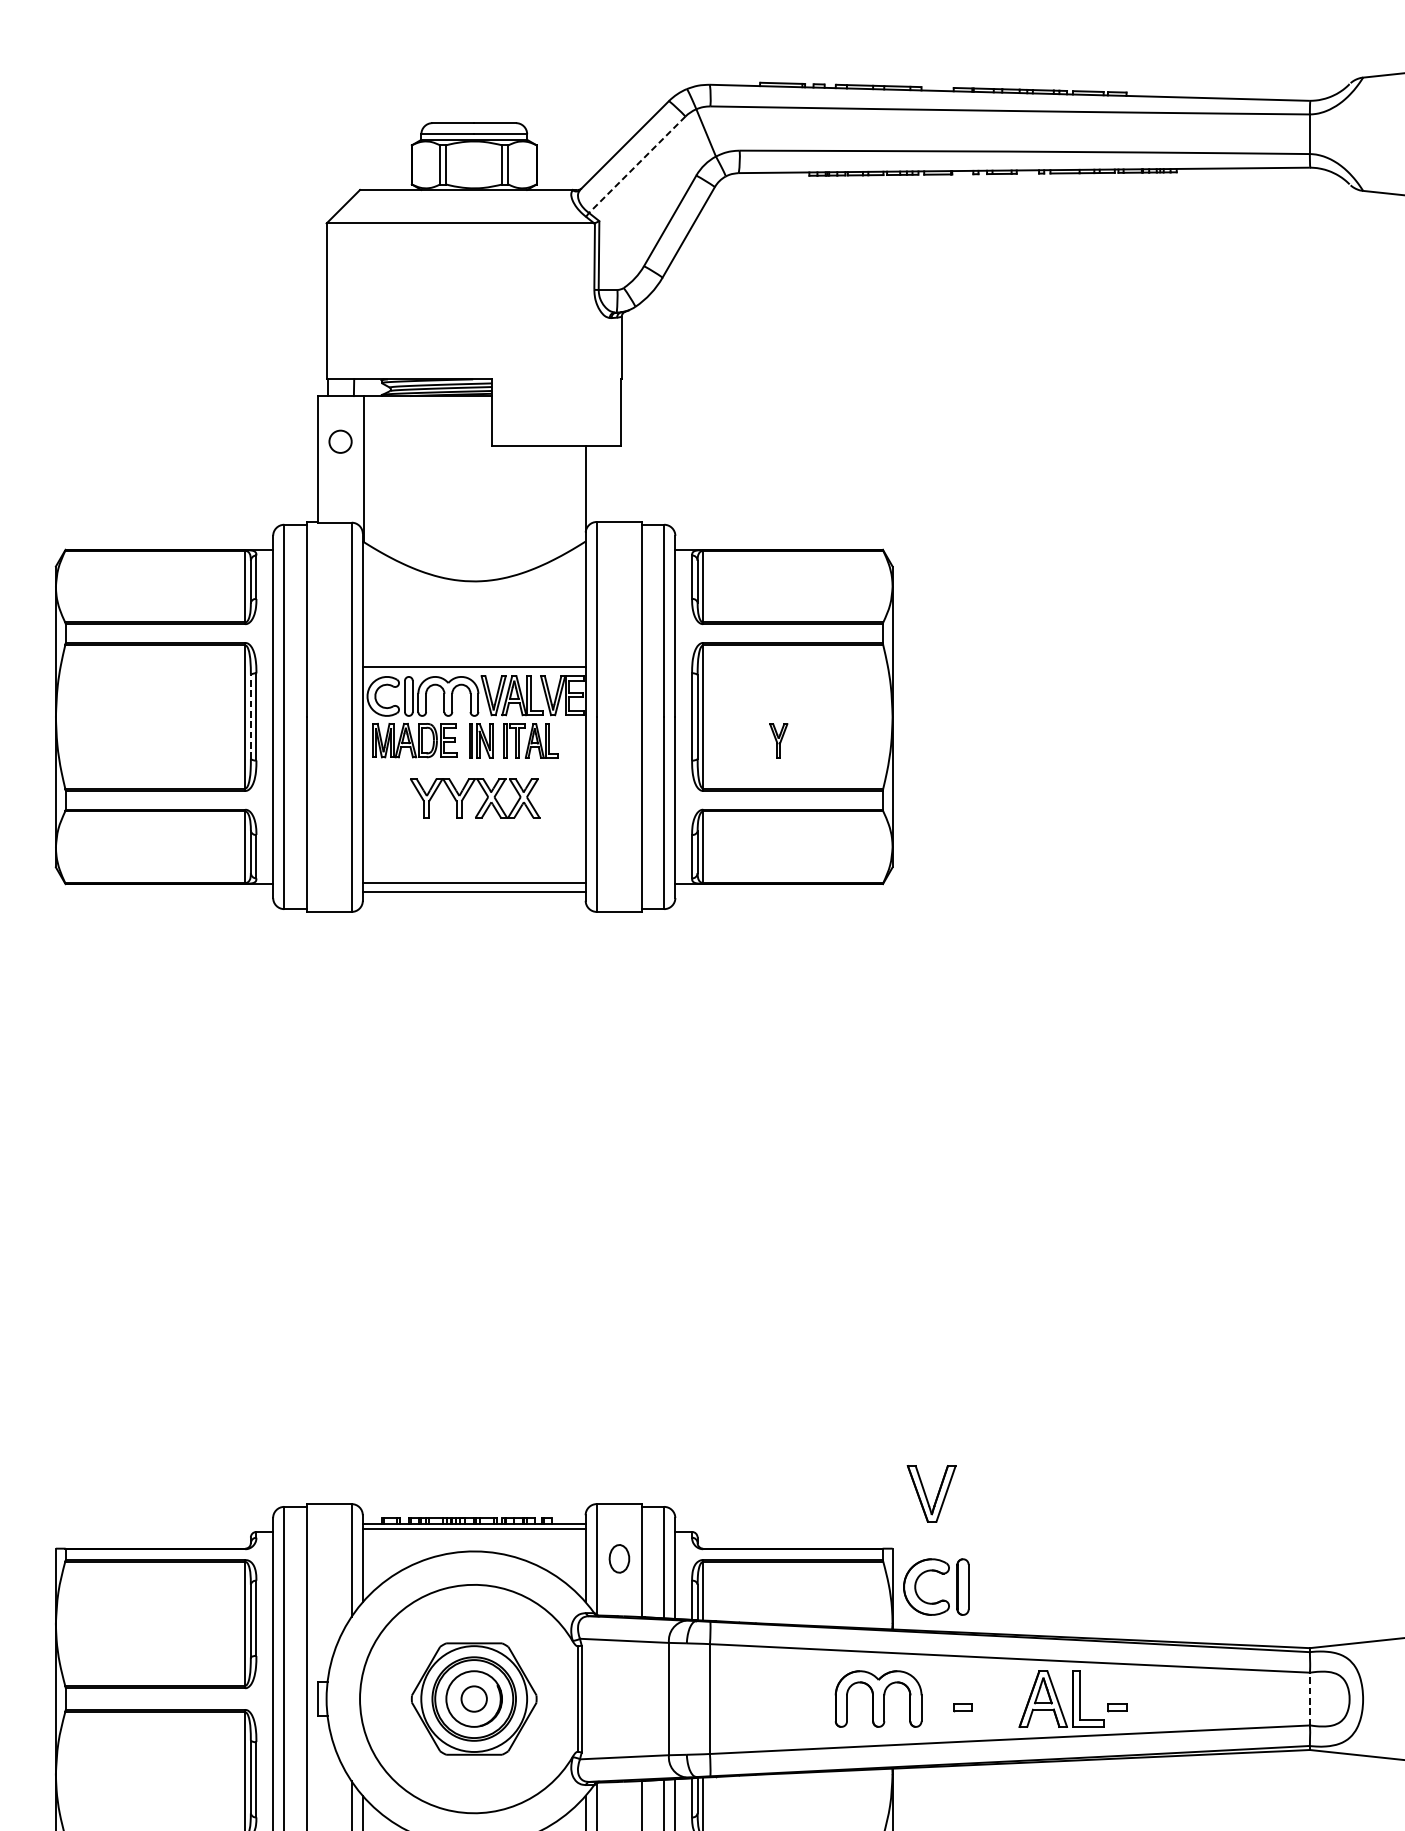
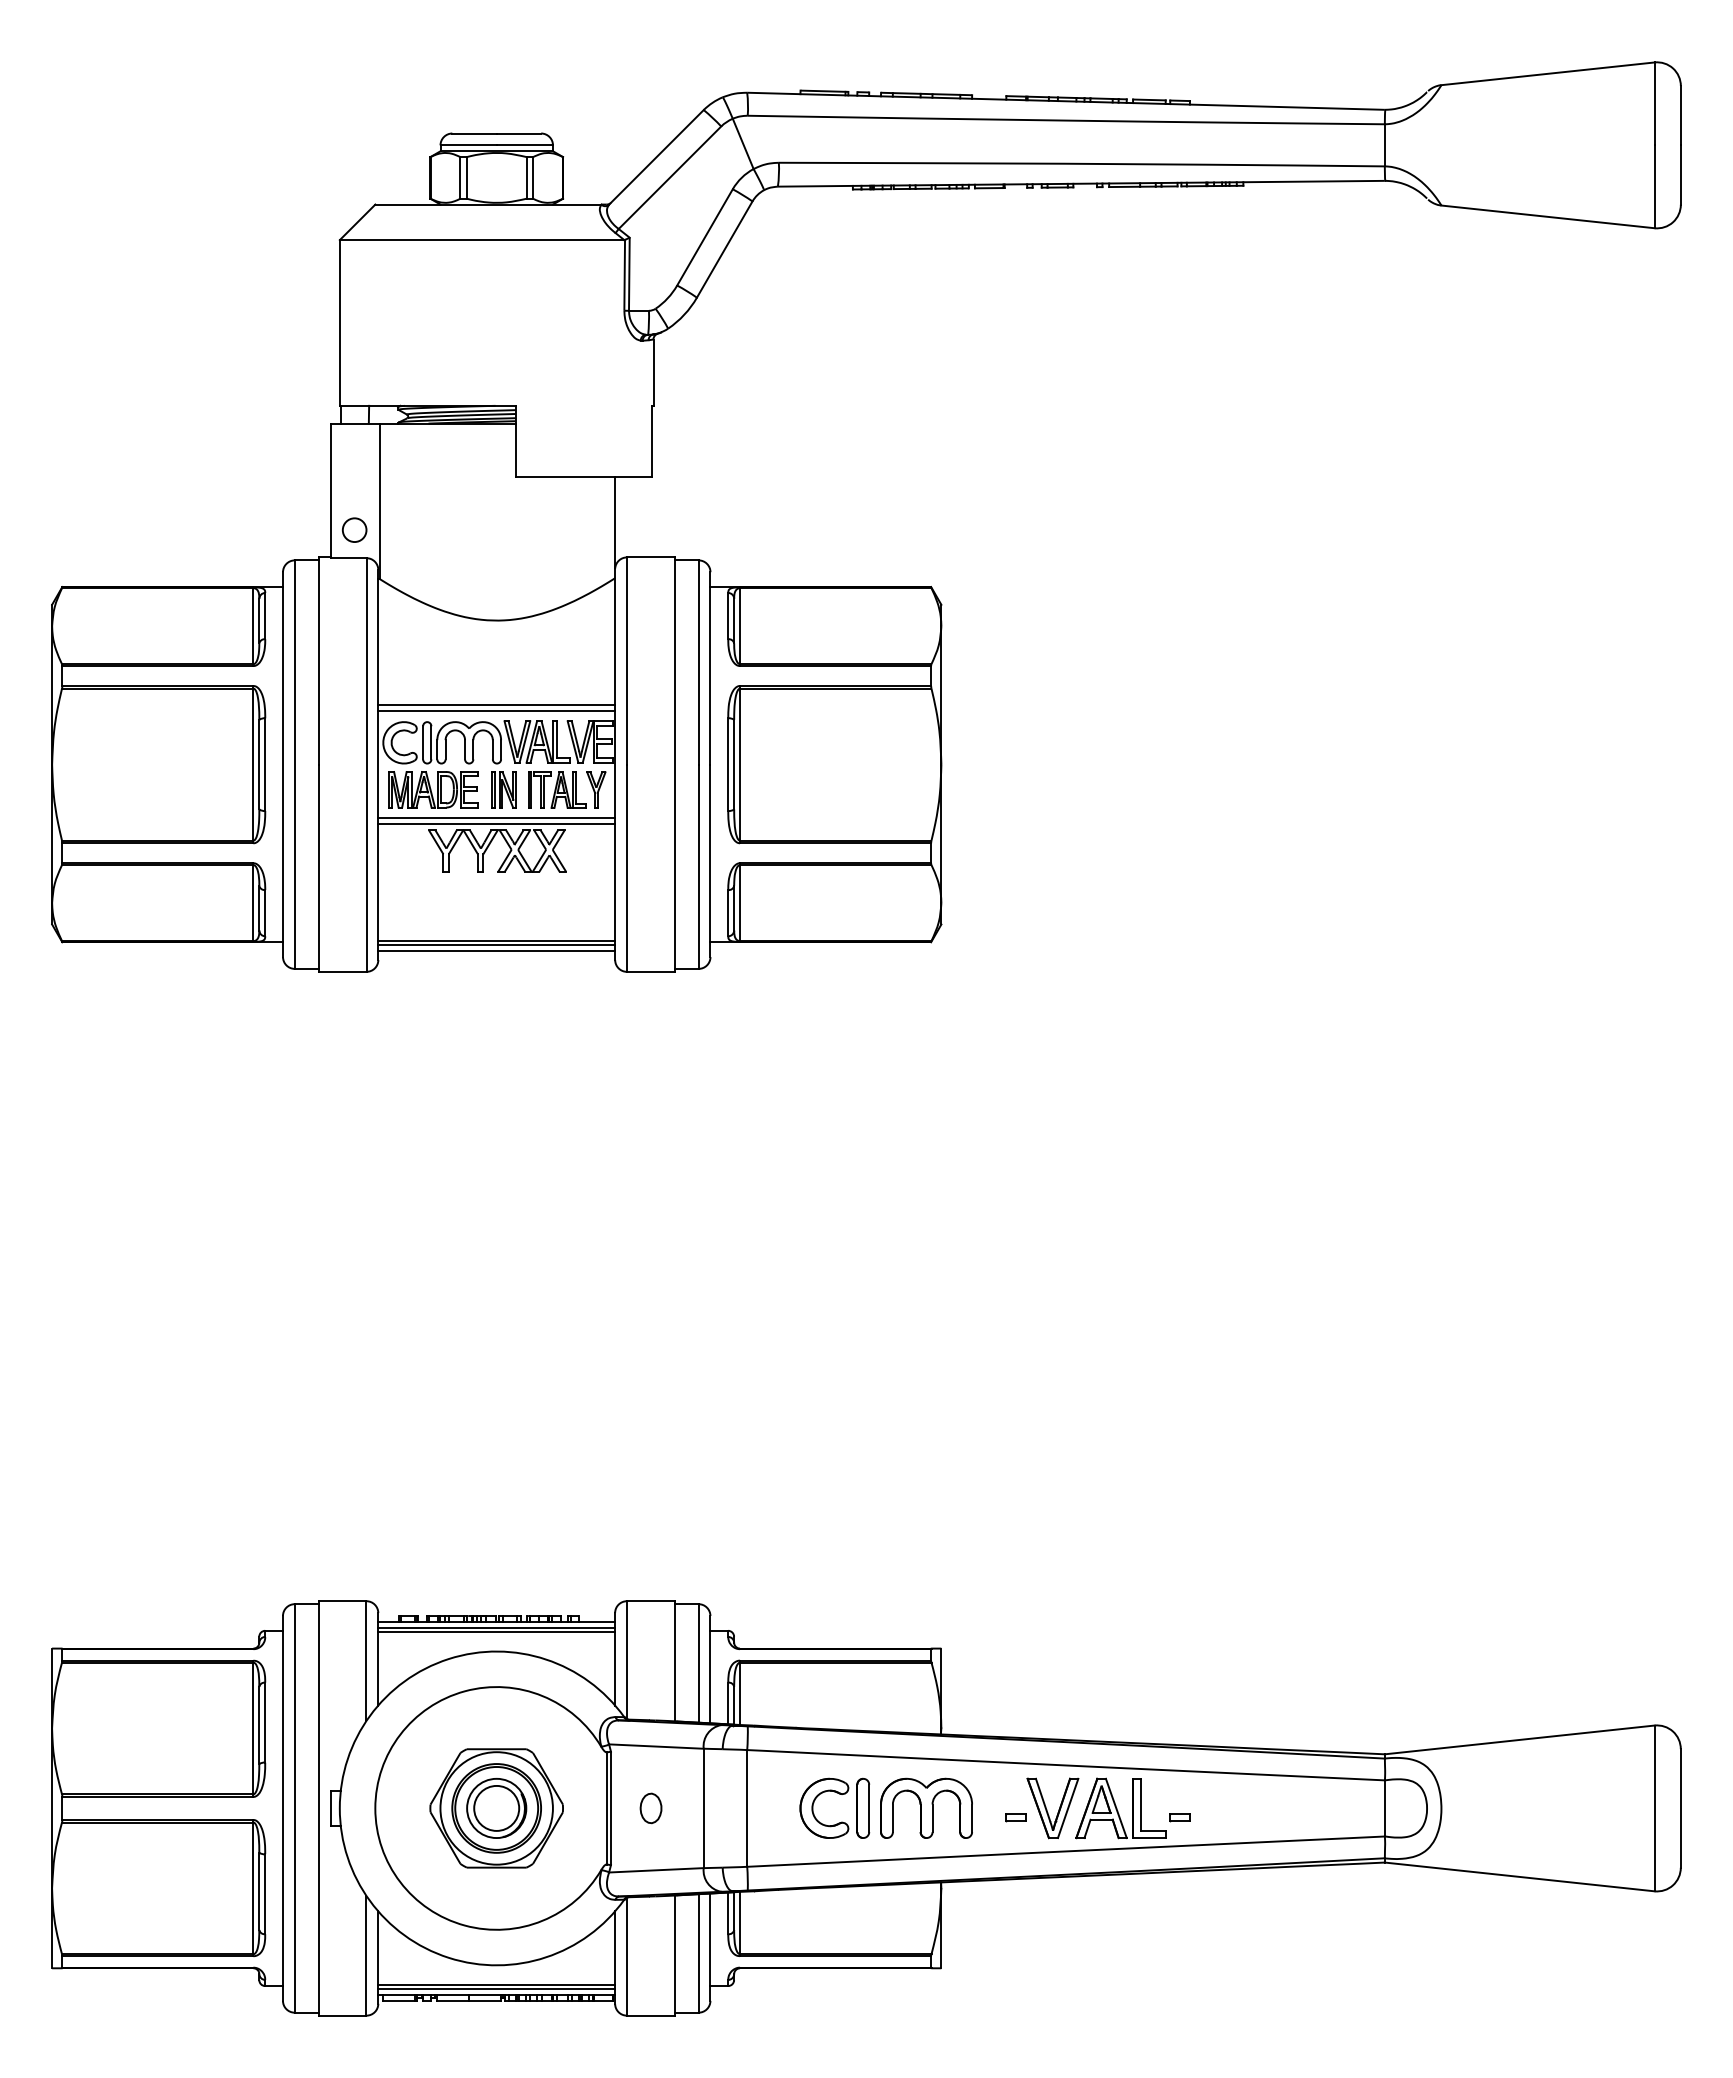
line: (636, 165) -> (669, 178), dashed -> solid
circle: (340, 441) -> (354, 529), moved
line: (474, 661) -> (496, 705), added
line: (251, 716) -> (259, 764), dashed -> solid
part: (778, 740) -> (596, 789), moved
line: (474, 766) -> (496, 817), added
line: (474, 772) -> (496, 823), added
line: (474, 887) -> (496, 945), added
part: (931, 1494) -> (1052, 1808), moved
line: (474, 1532) -> (496, 1631), added
part: (618, 1558) -> (650, 1808), moved
part: (940, 1573) -> (839, 1794), moved
circle: (474, 1698) -> (496, 1807), size x1.67
line: (1309, 1699) -> (1384, 1808), dashed -> solid

